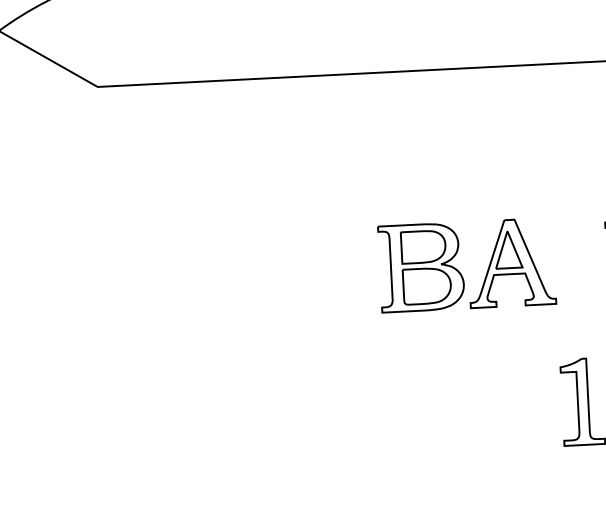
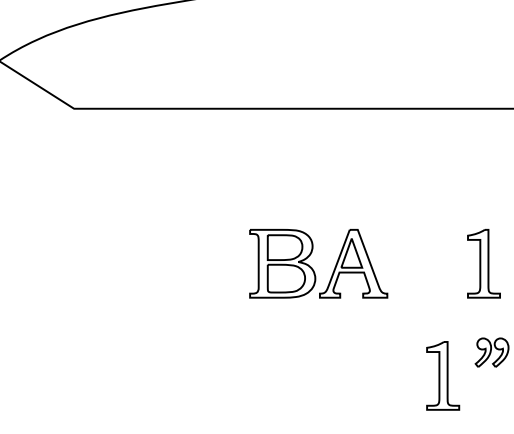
part: (459, 270) -> (312, 267), moved

